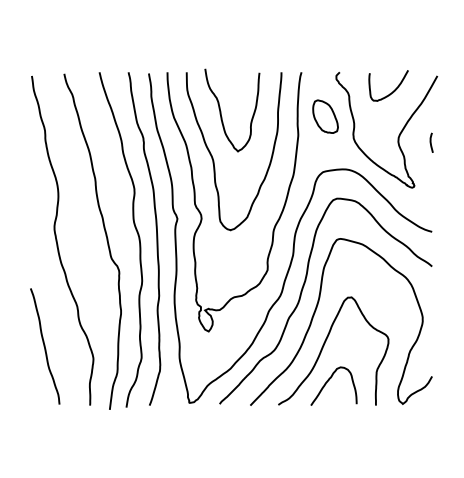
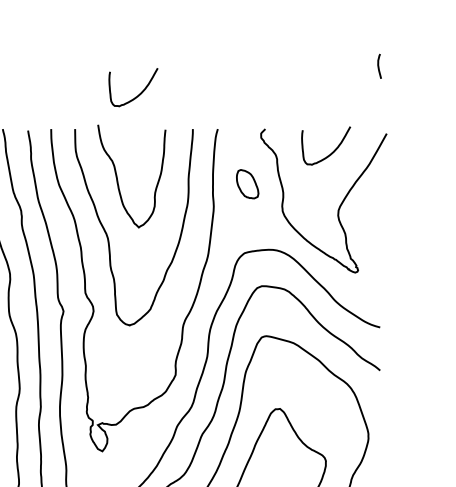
curve: (238, 43) -> (139, 93), added
part: (325, 116) -> (247, 184), size x0.7
curve: (431, 142) -> (379, 65), moved

